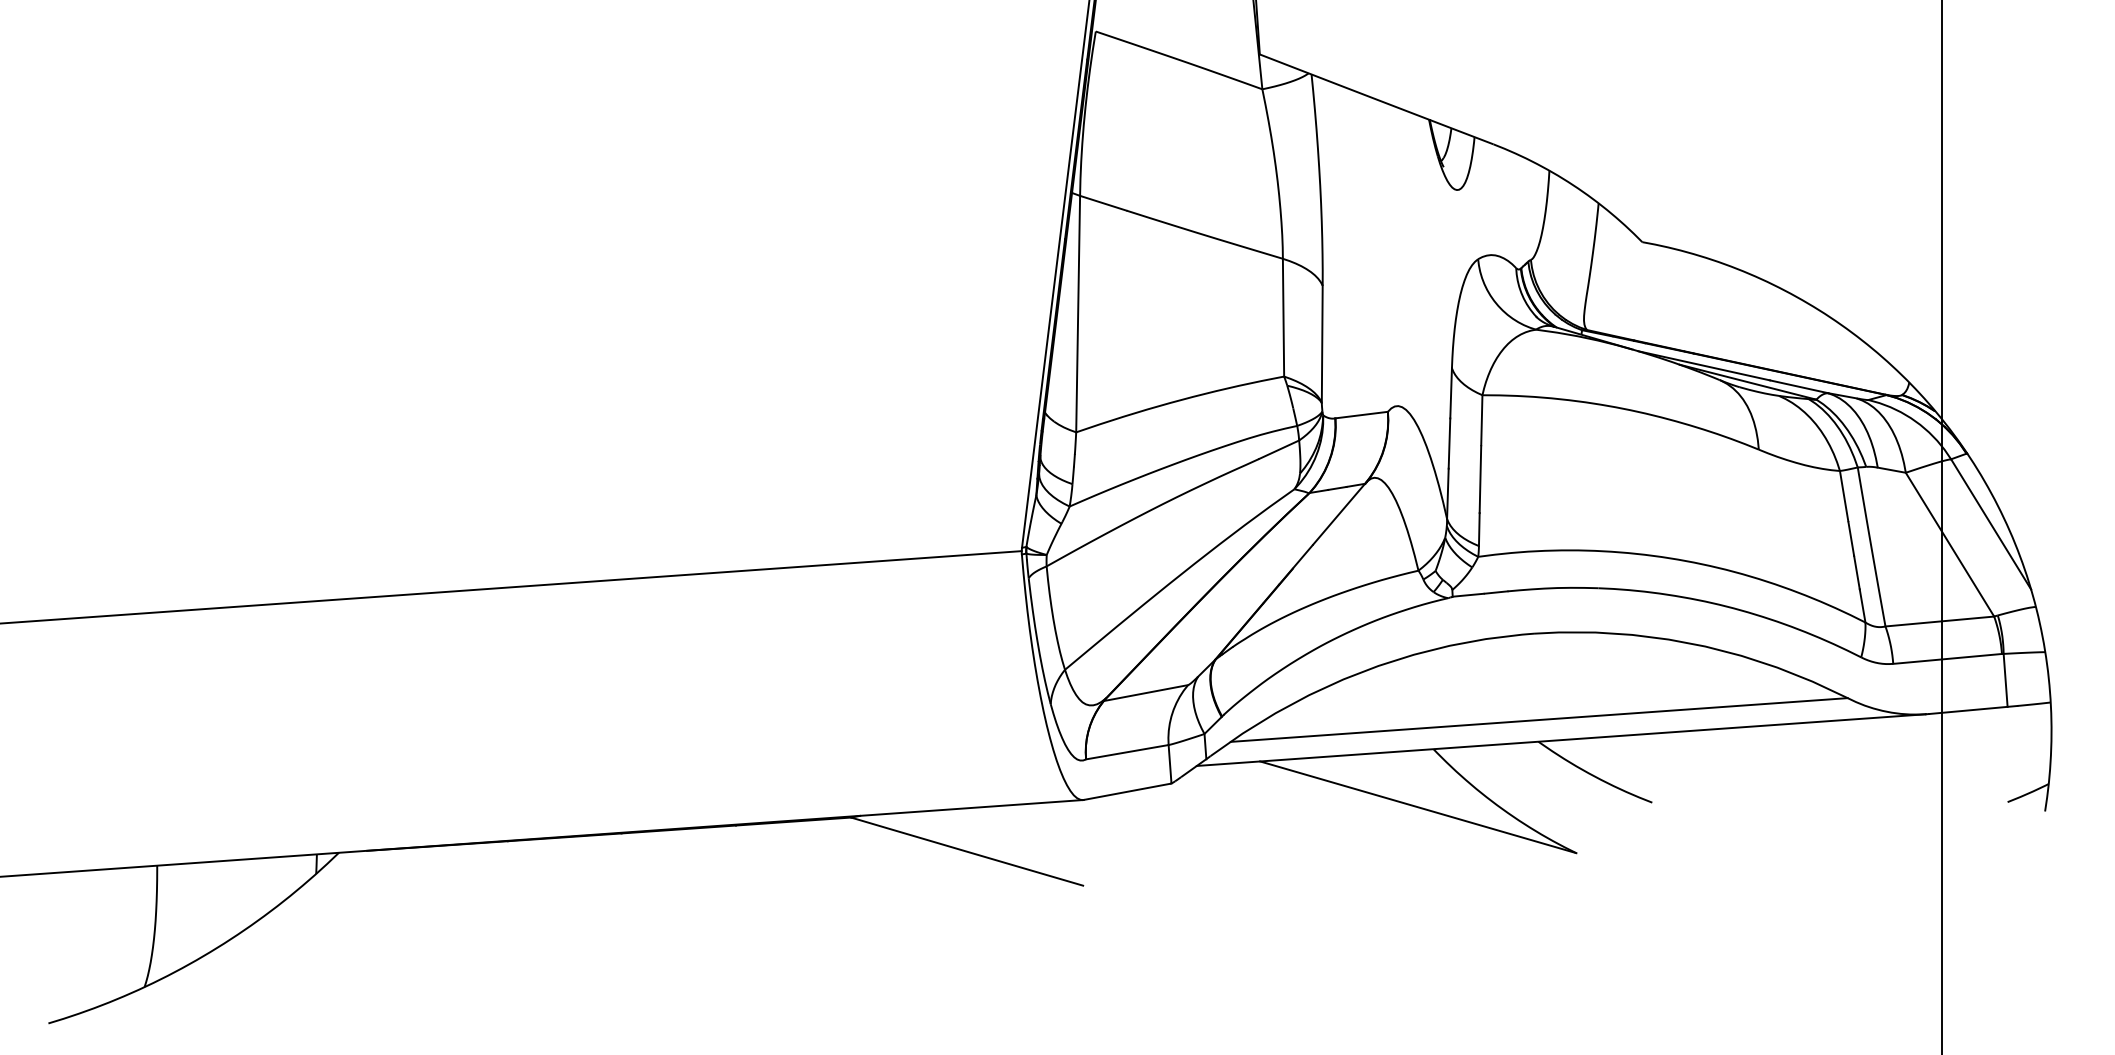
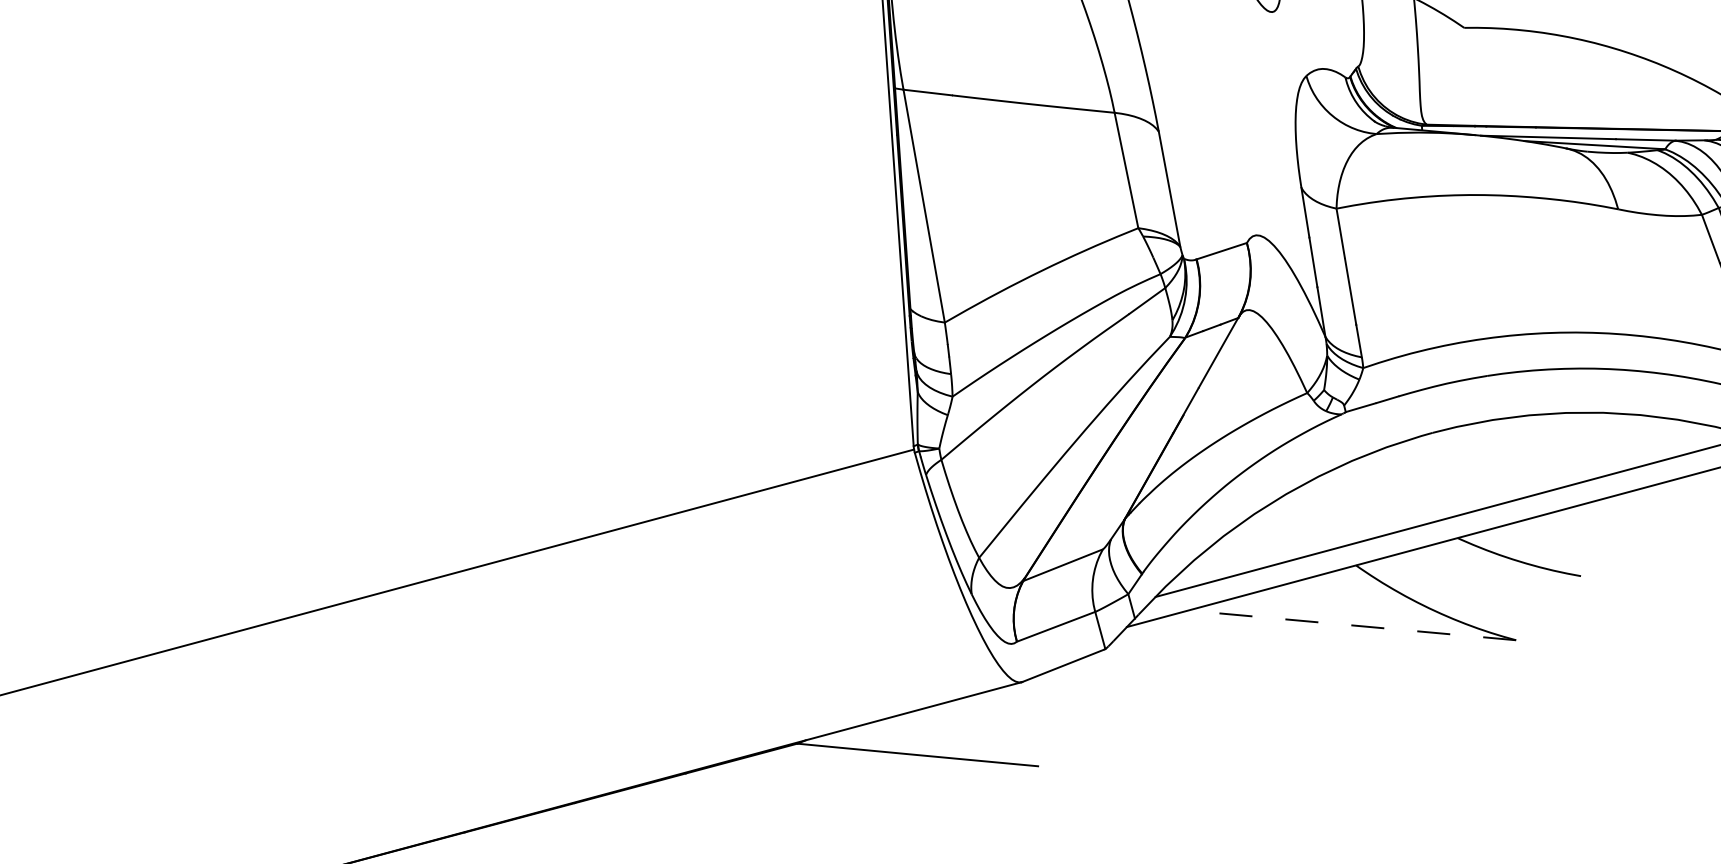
line: (1418, 807) -> (1352, 625), solid -> dashed

